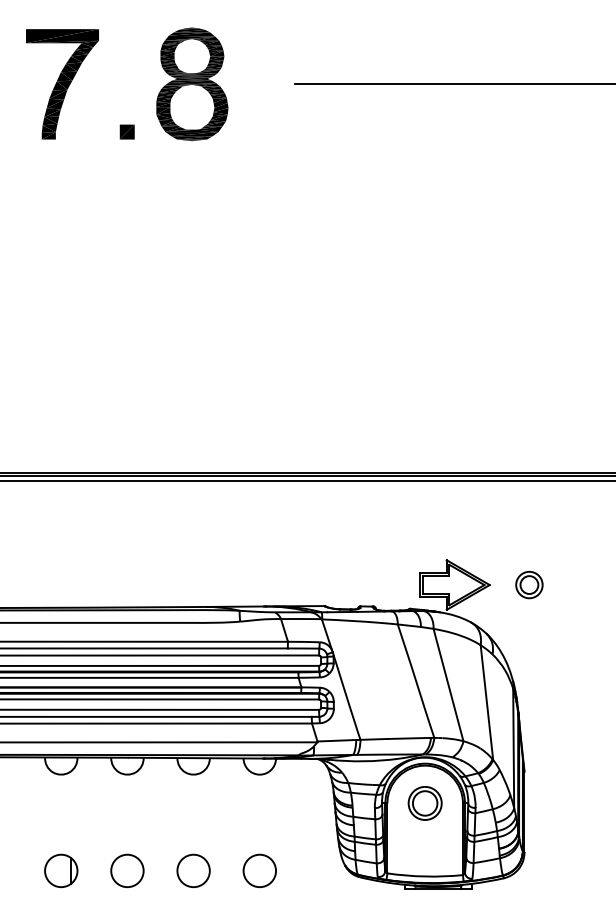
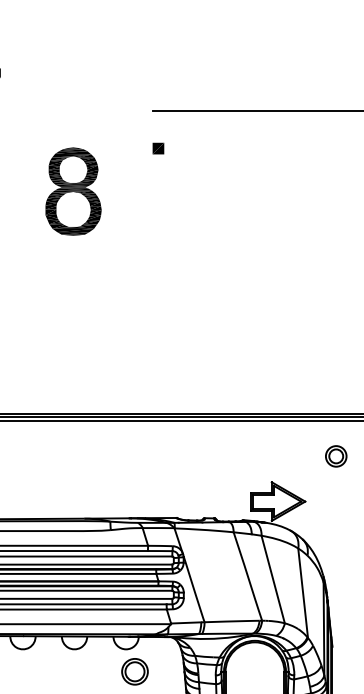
part: (192, 84) -> (73, 191), moved
part: (126, 131) -> (157, 148), moved
part: (529, 584) -> (336, 455), moved
part: (424, 803) -> (134, 671), moved

